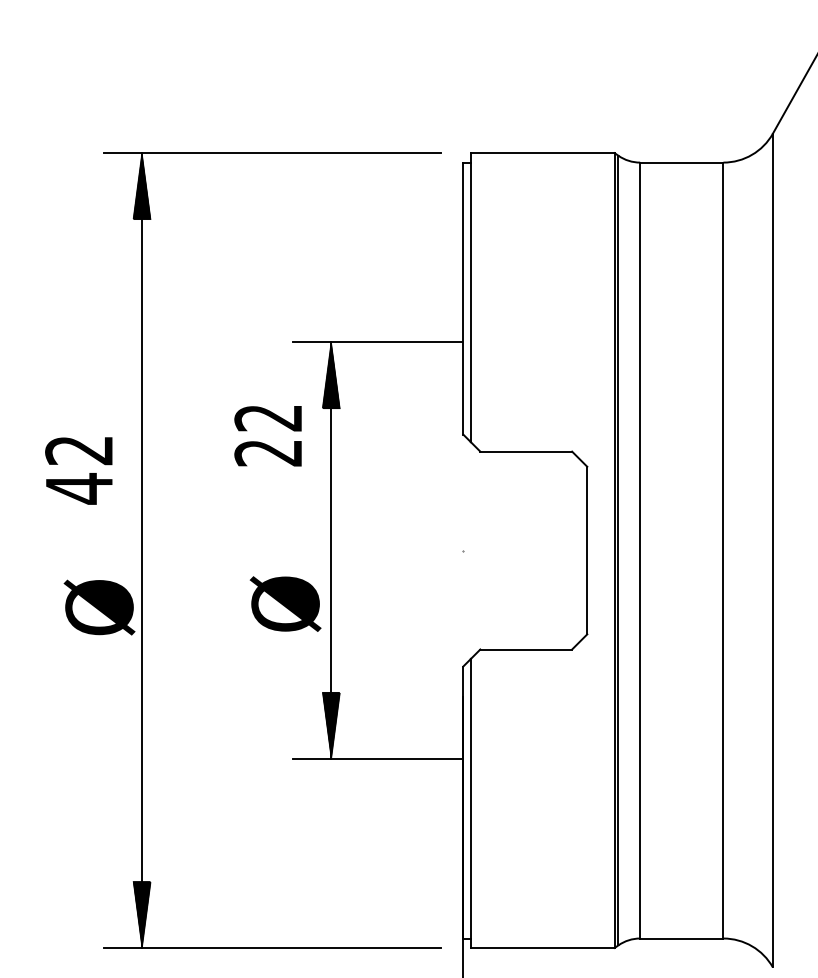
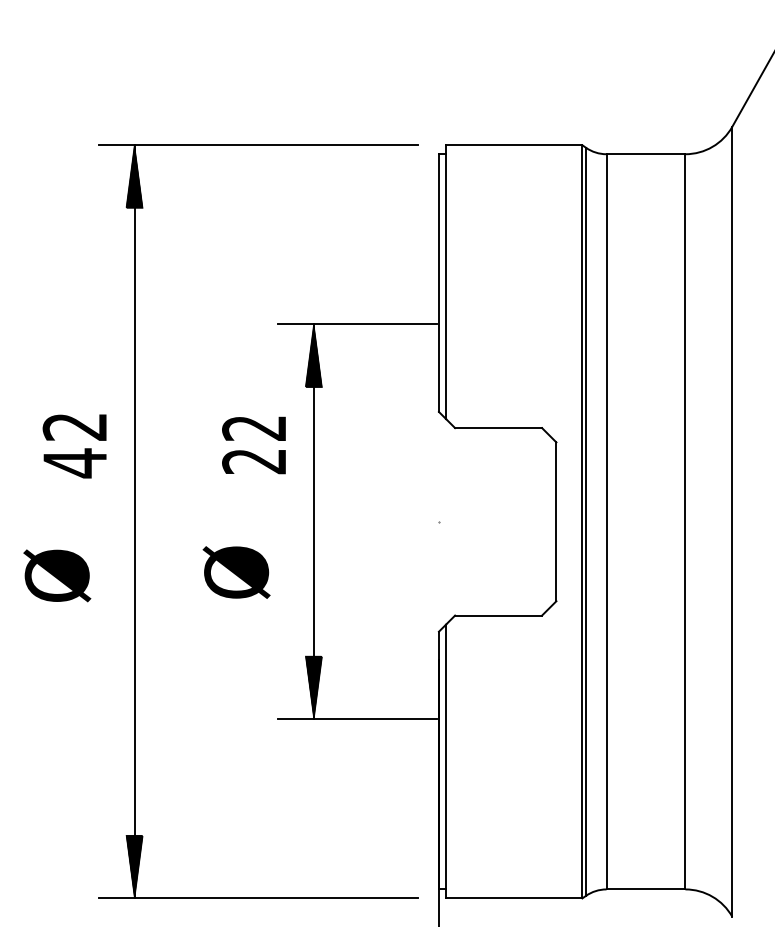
text: (267, 436) -> (253, 445), moved
text: (285, 604) -> (236, 572), moved
text: (99, 607) -> (57, 575), moved

